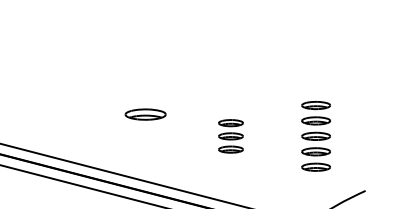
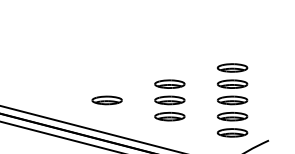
part: (144, 114) -> (106, 100), moved
part: (230, 136) -> (169, 100), size x1.67
part: (316, 136) -> (232, 100), size x1.43

